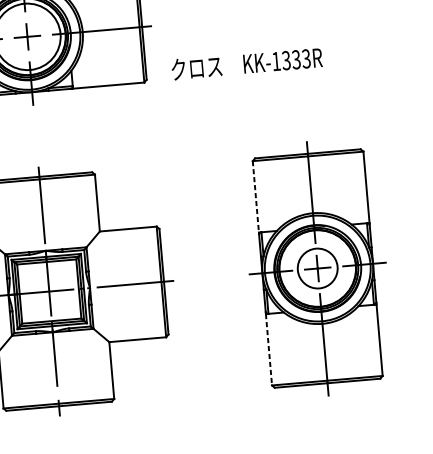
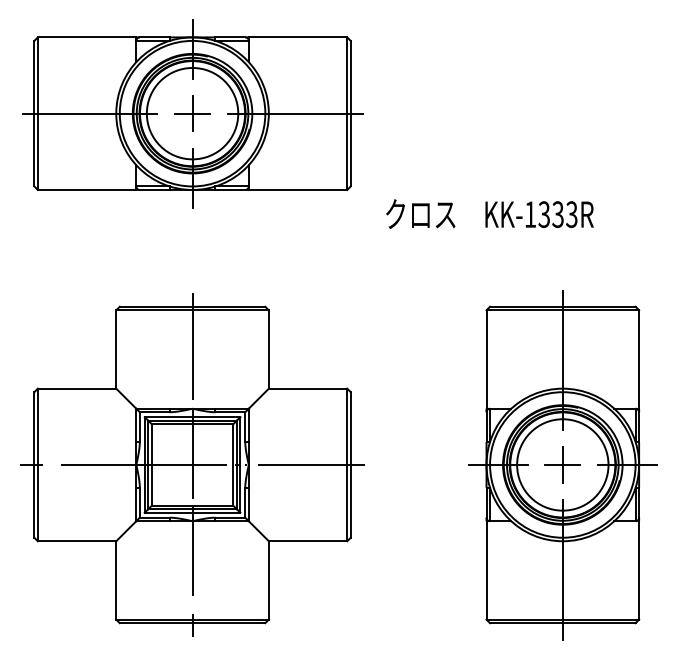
text: (246, 63) -> (489, 213), moved
line: (255, 196) -> (486, 359), dashed -> solid
circle: (317, 268) -> (562, 464), size x1.67
line: (268, 349) -> (486, 570), dashed -> solid

